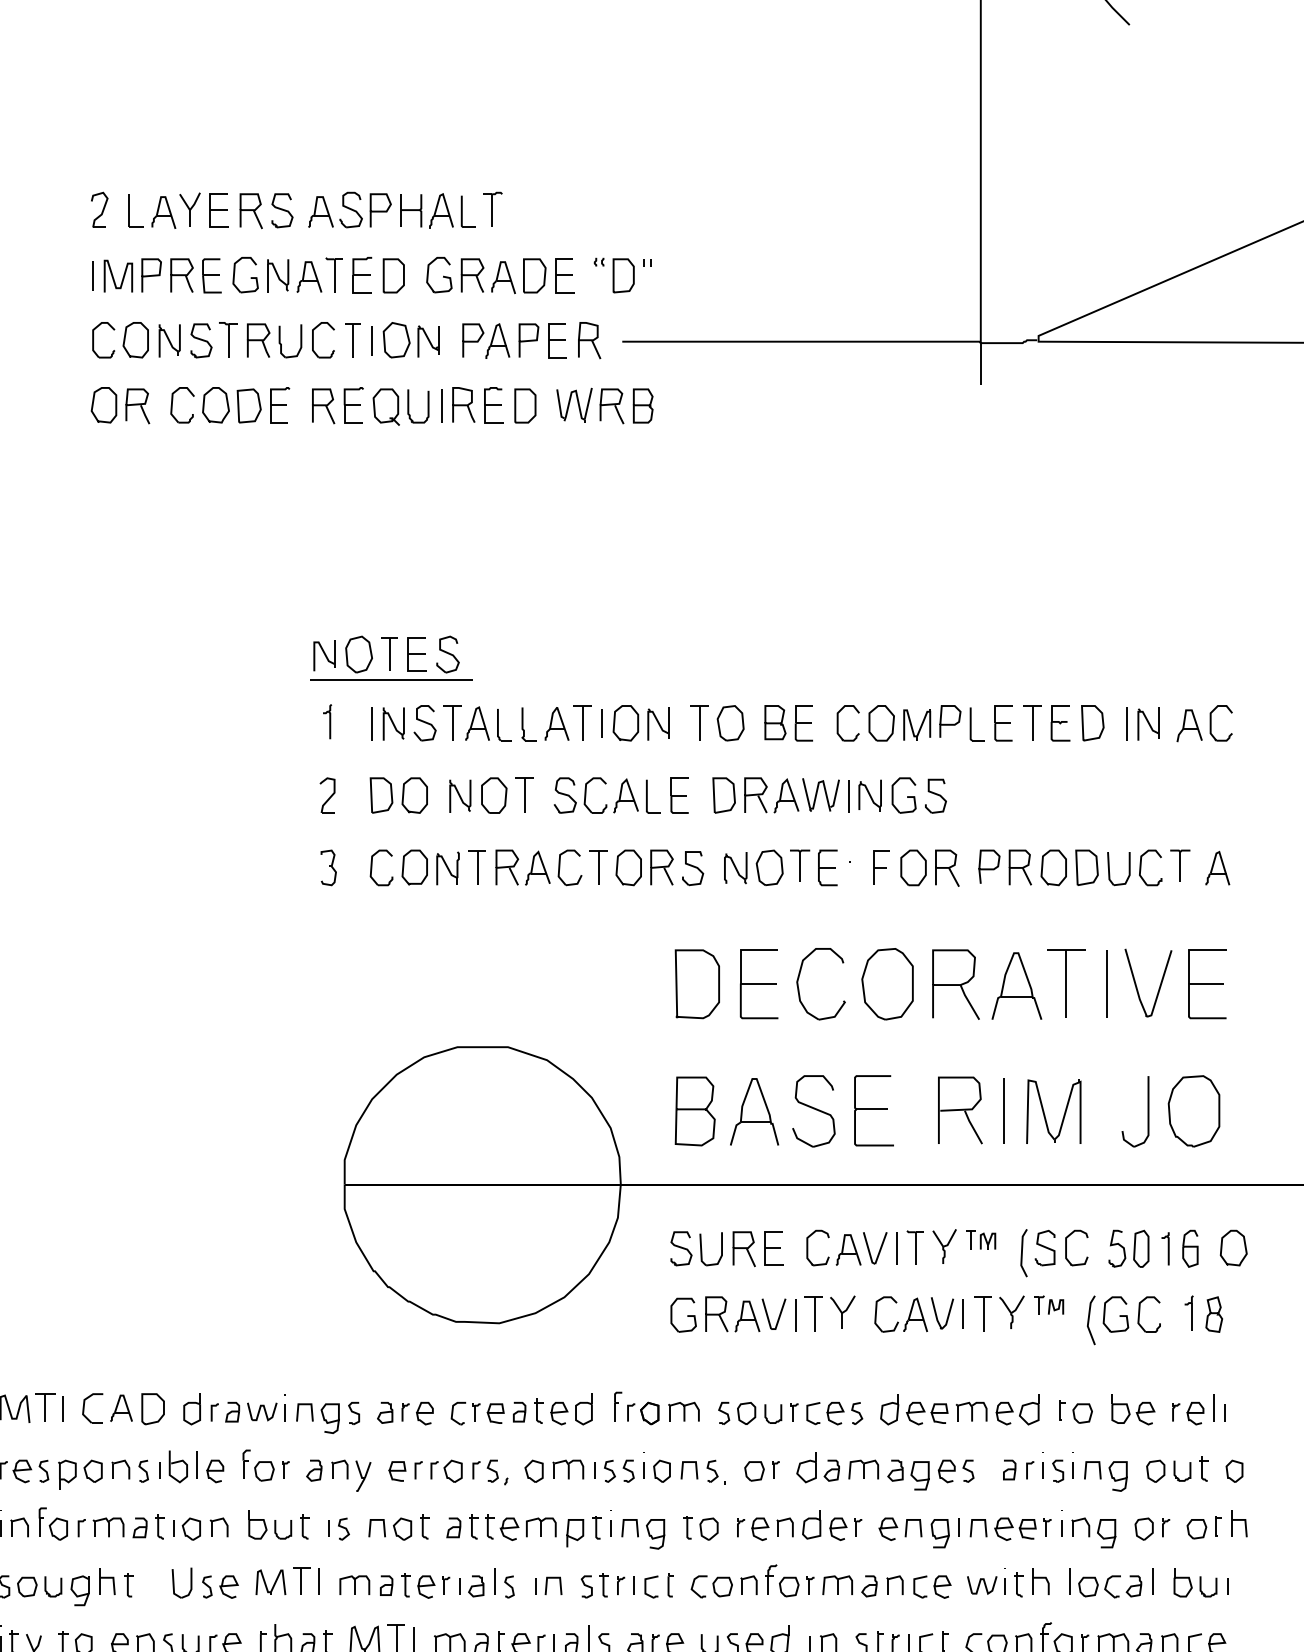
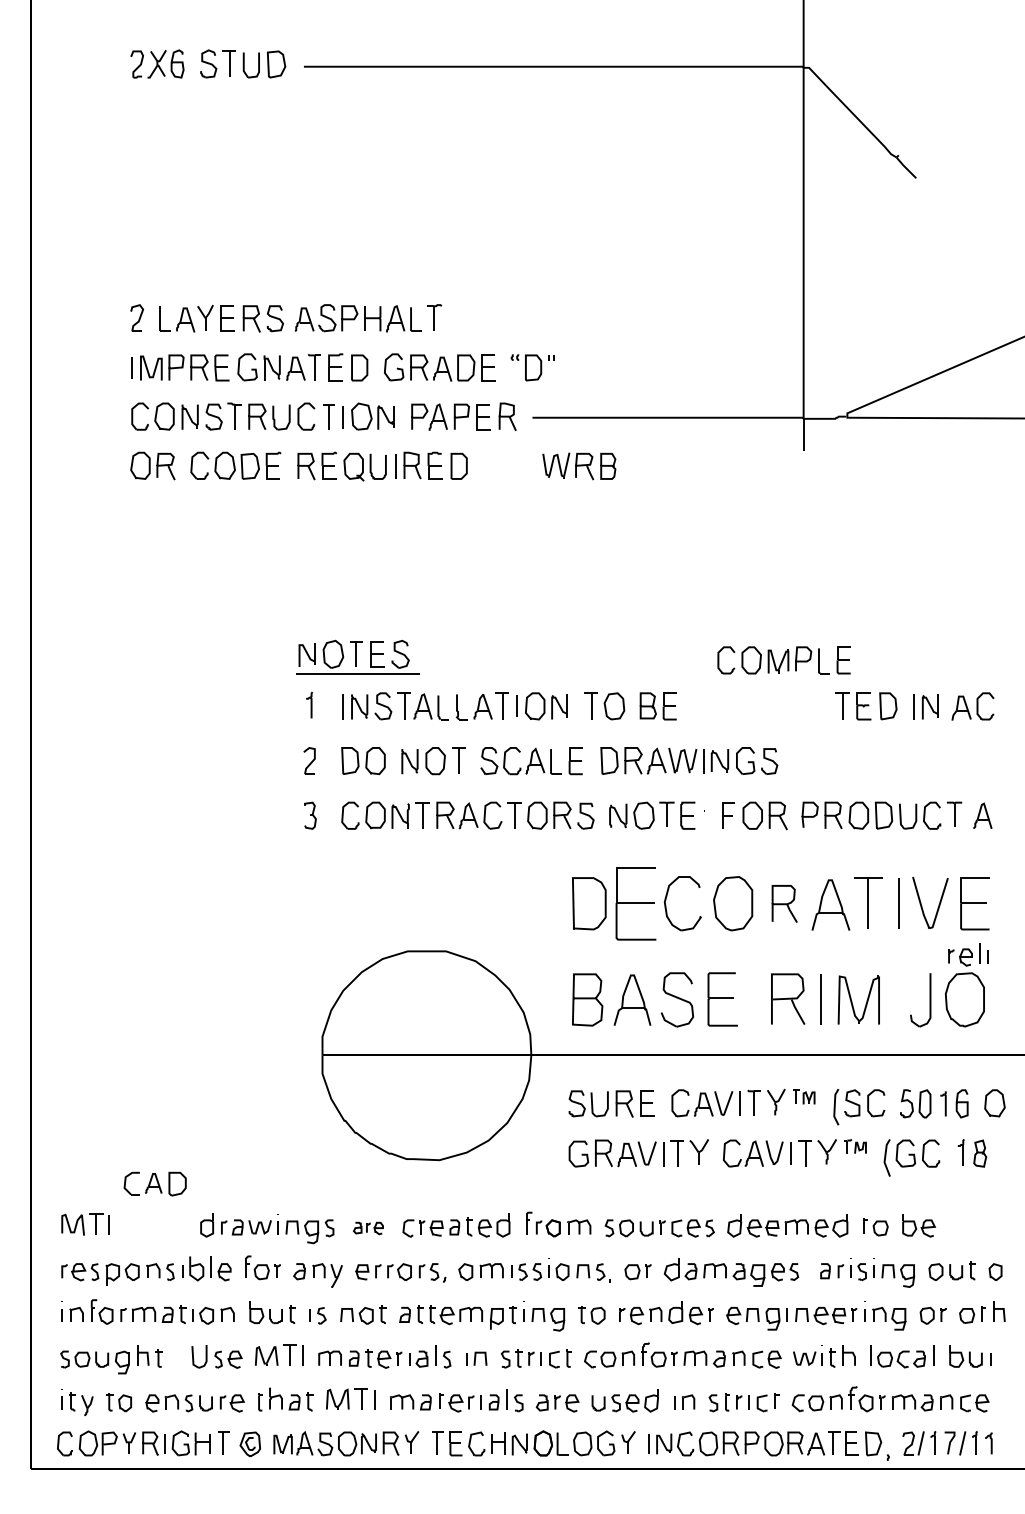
part: (605, 406) -> (579, 466), moved
part: (923, 723) -> (783, 660), moved
part: (758, 983) -> (635, 903), size x1.4
part: (955, 983) -> (784, 903), size x0.7
part: (122, 1408) -> (154, 1183), moved
part: (1198, 1409) -> (968, 954), moved
part: (405, 1413) -> (368, 1228), size x0.7

